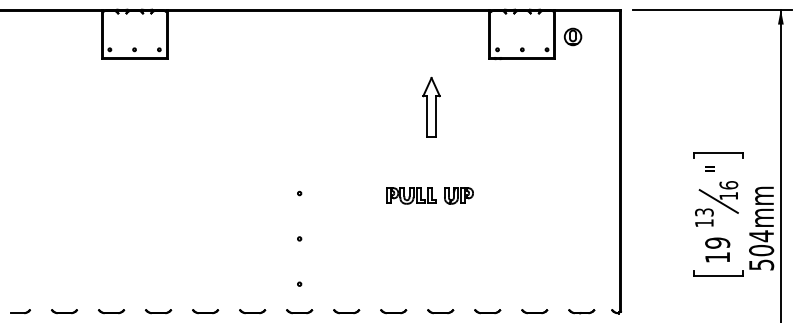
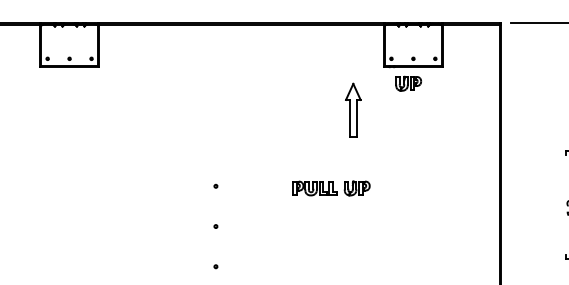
part: (572, 36) -> (457, 47), removed
part: (516, 77) -> (408, 83), added
part: (431, 107) -> (353, 110), moved

